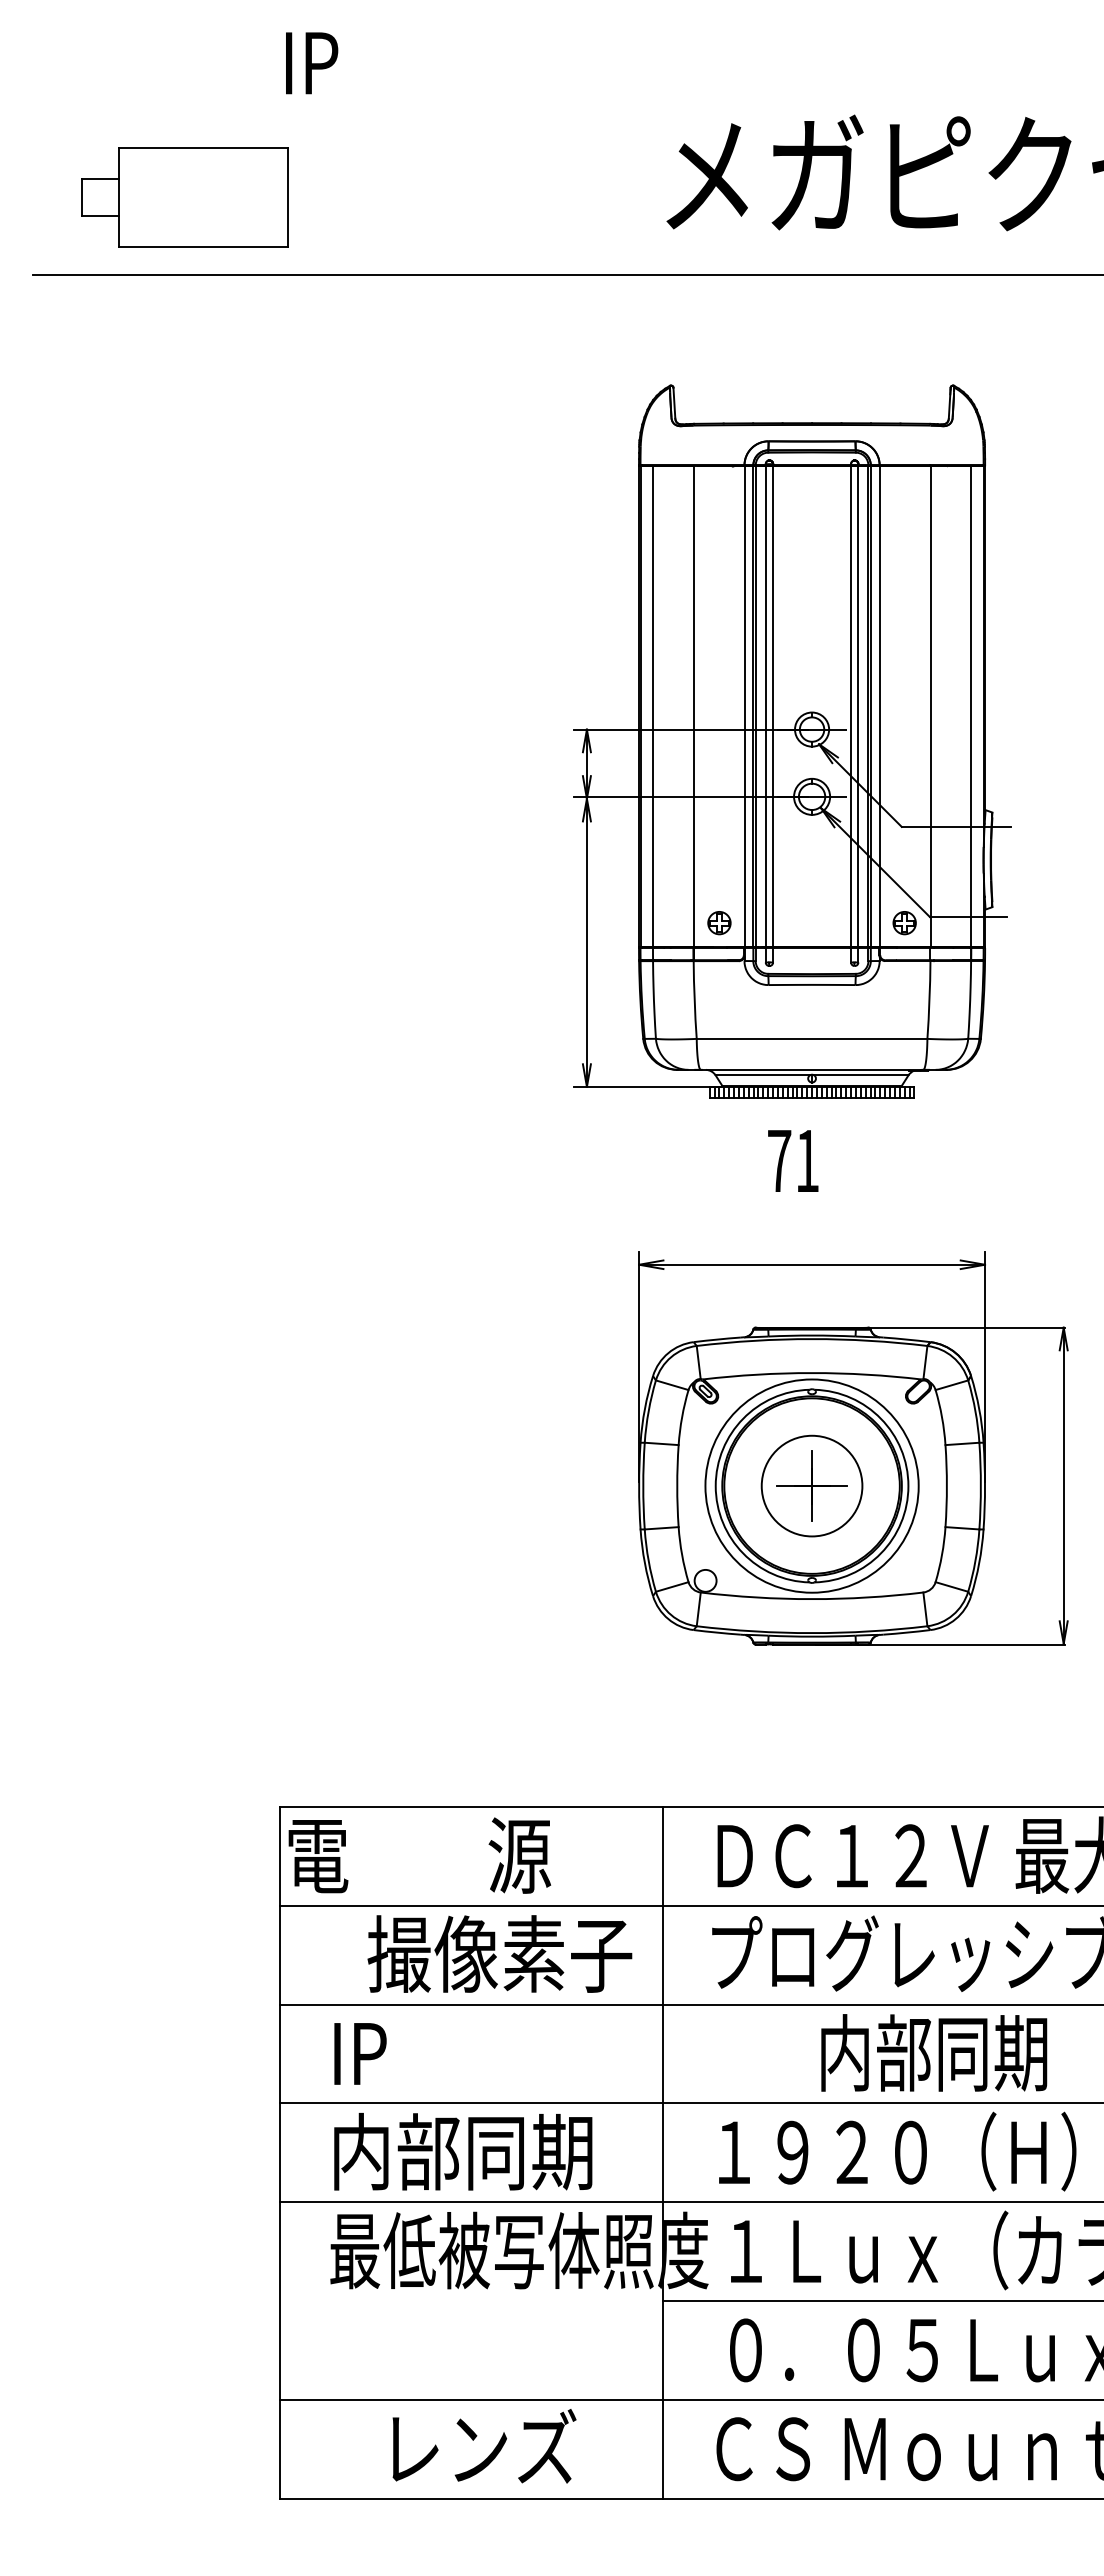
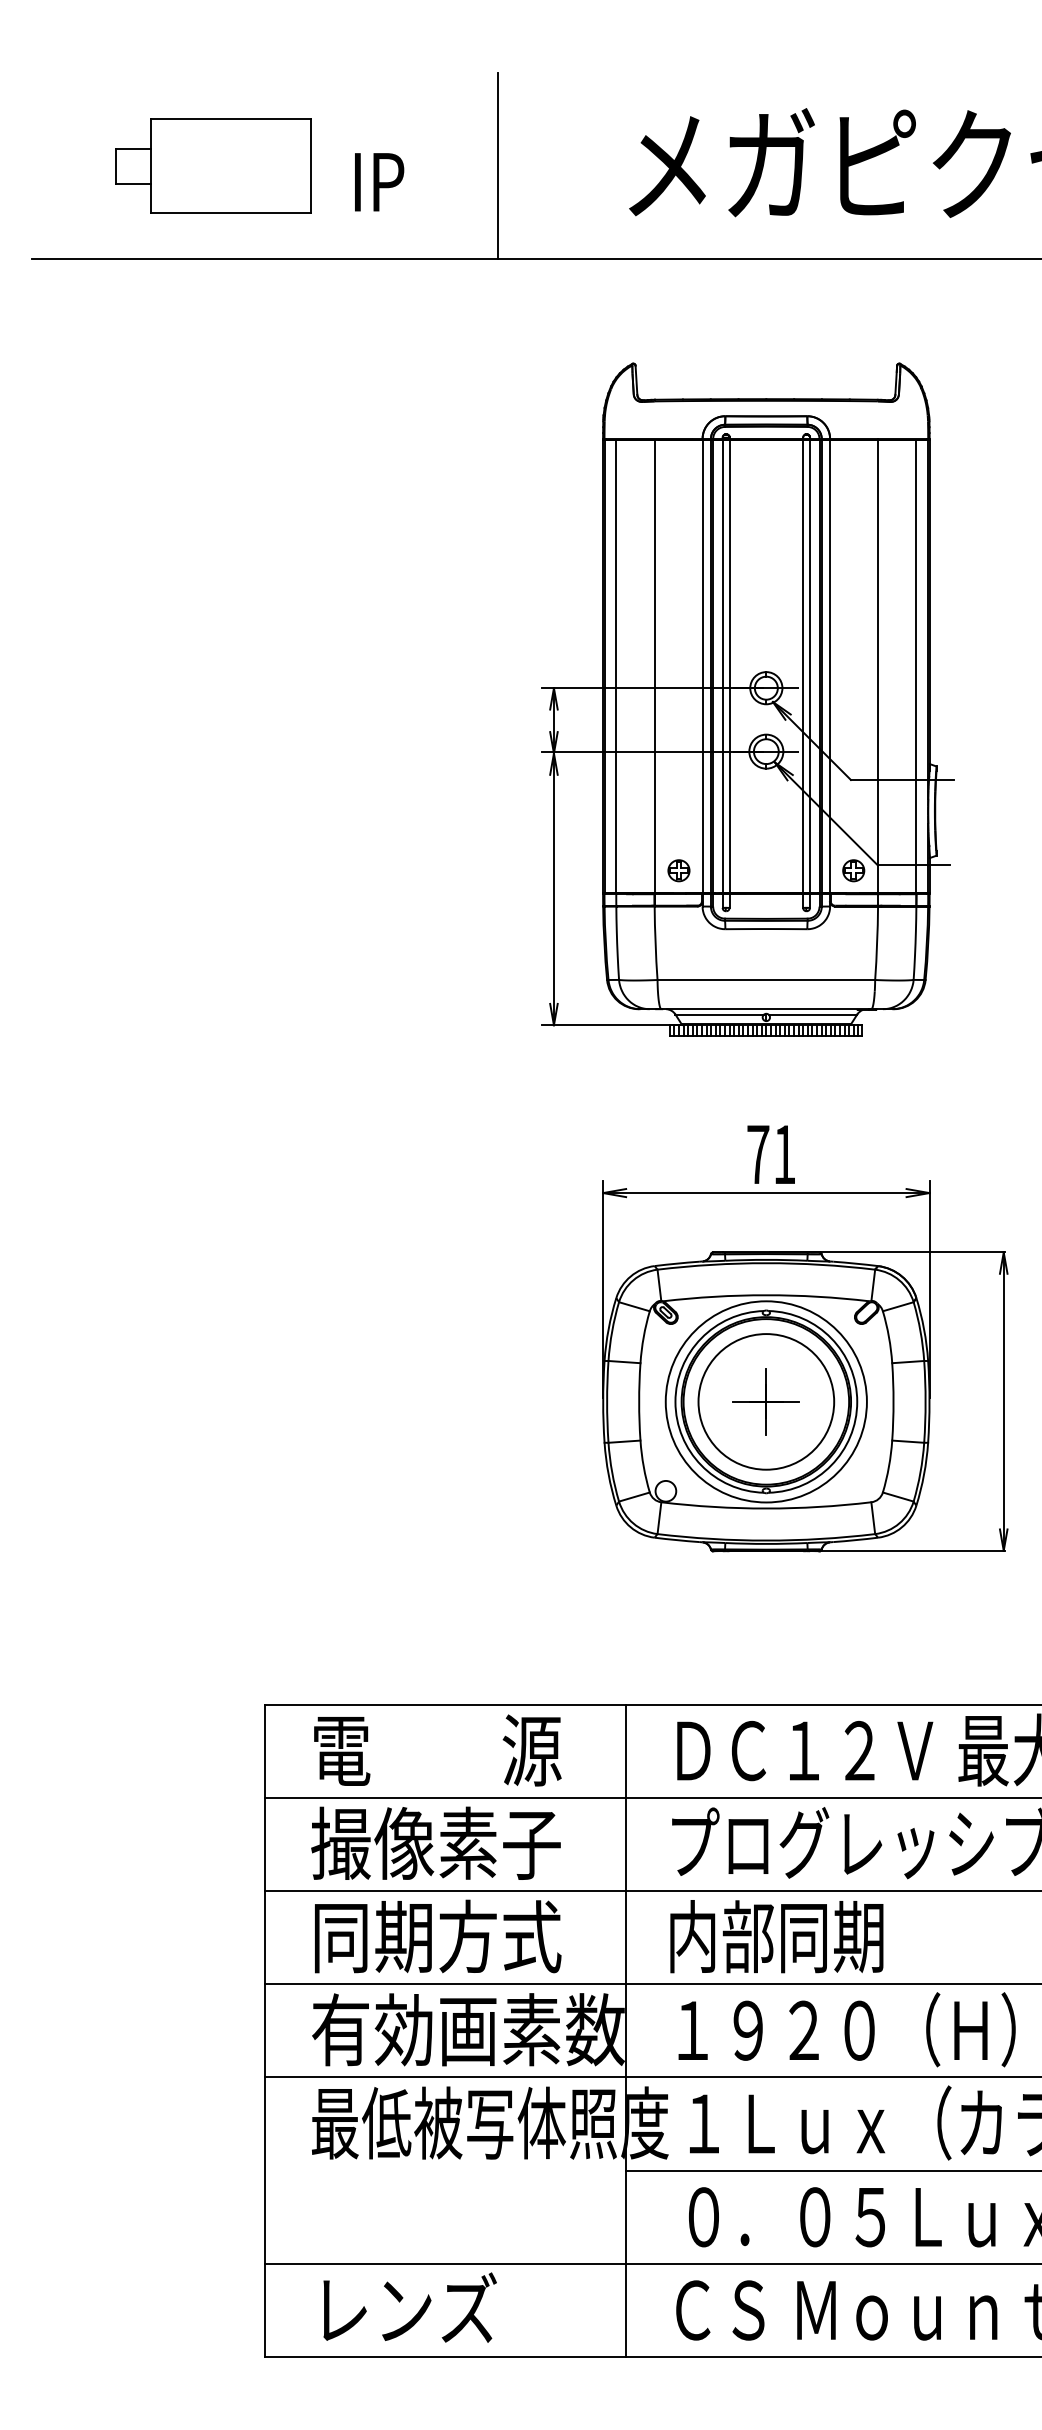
text: (312, 63) -> (379, 182), moved
line: (527, 175) -> (497, 165), added
part: (184, 197) -> (212, 166), moved
text: (793, 1160) -> (771, 1154), moved
circle: (811, 1486) -> (765, 1402), size x1.43
text: (419, 1855) -> (437, 1750), moved
text: (499, 1953) -> (435, 1842), moved
text: (463, 2052) -> (437, 1936), IP -> 同期方式
text: (934, 2052) -> (777, 1936), moved
text: (495, 2151) -> (467, 2029), 内部同期 -> 有効画素数
text: (484, 2446) -> (410, 2307), moved

